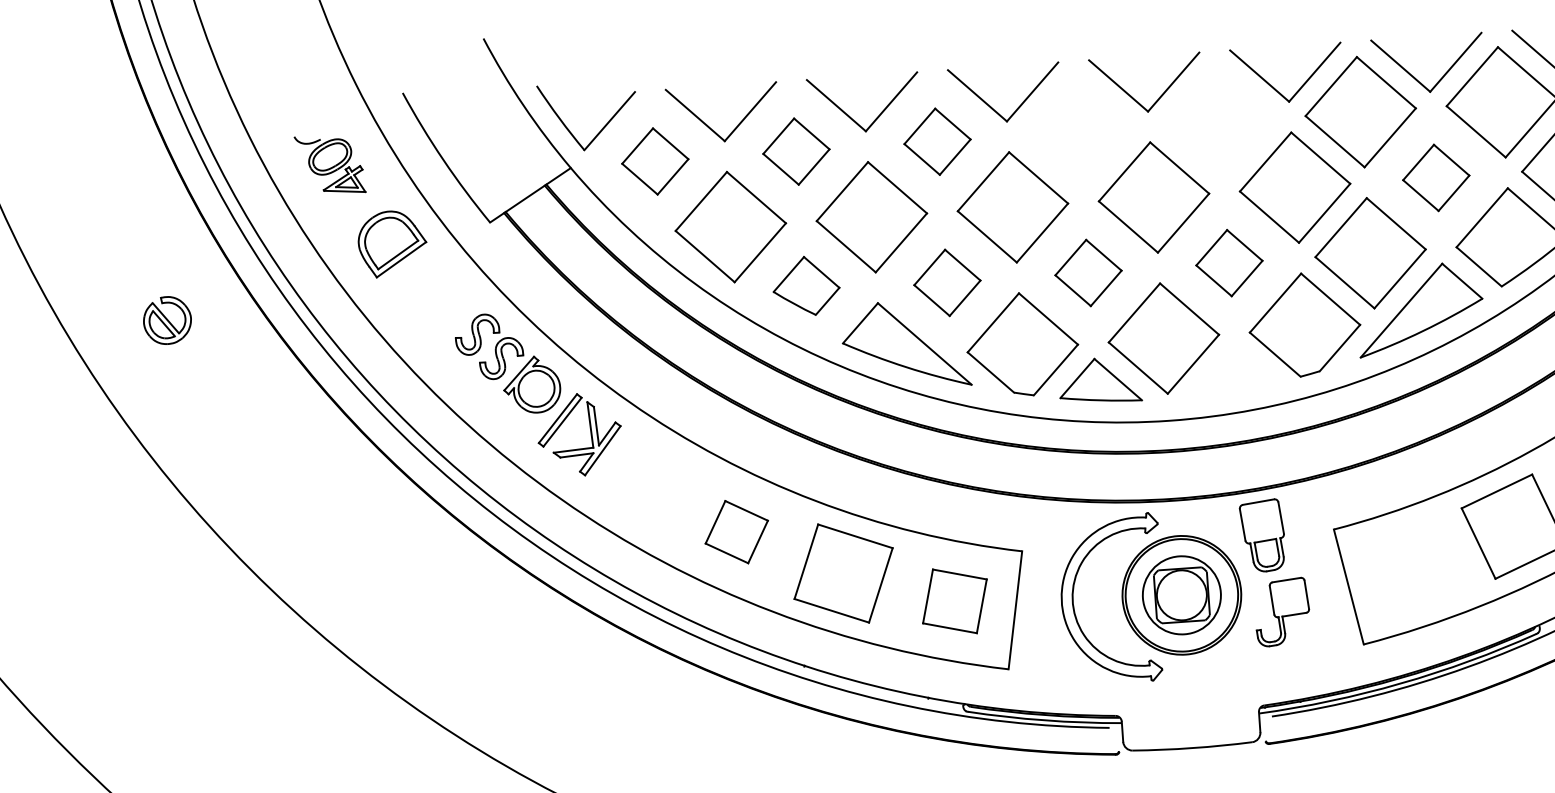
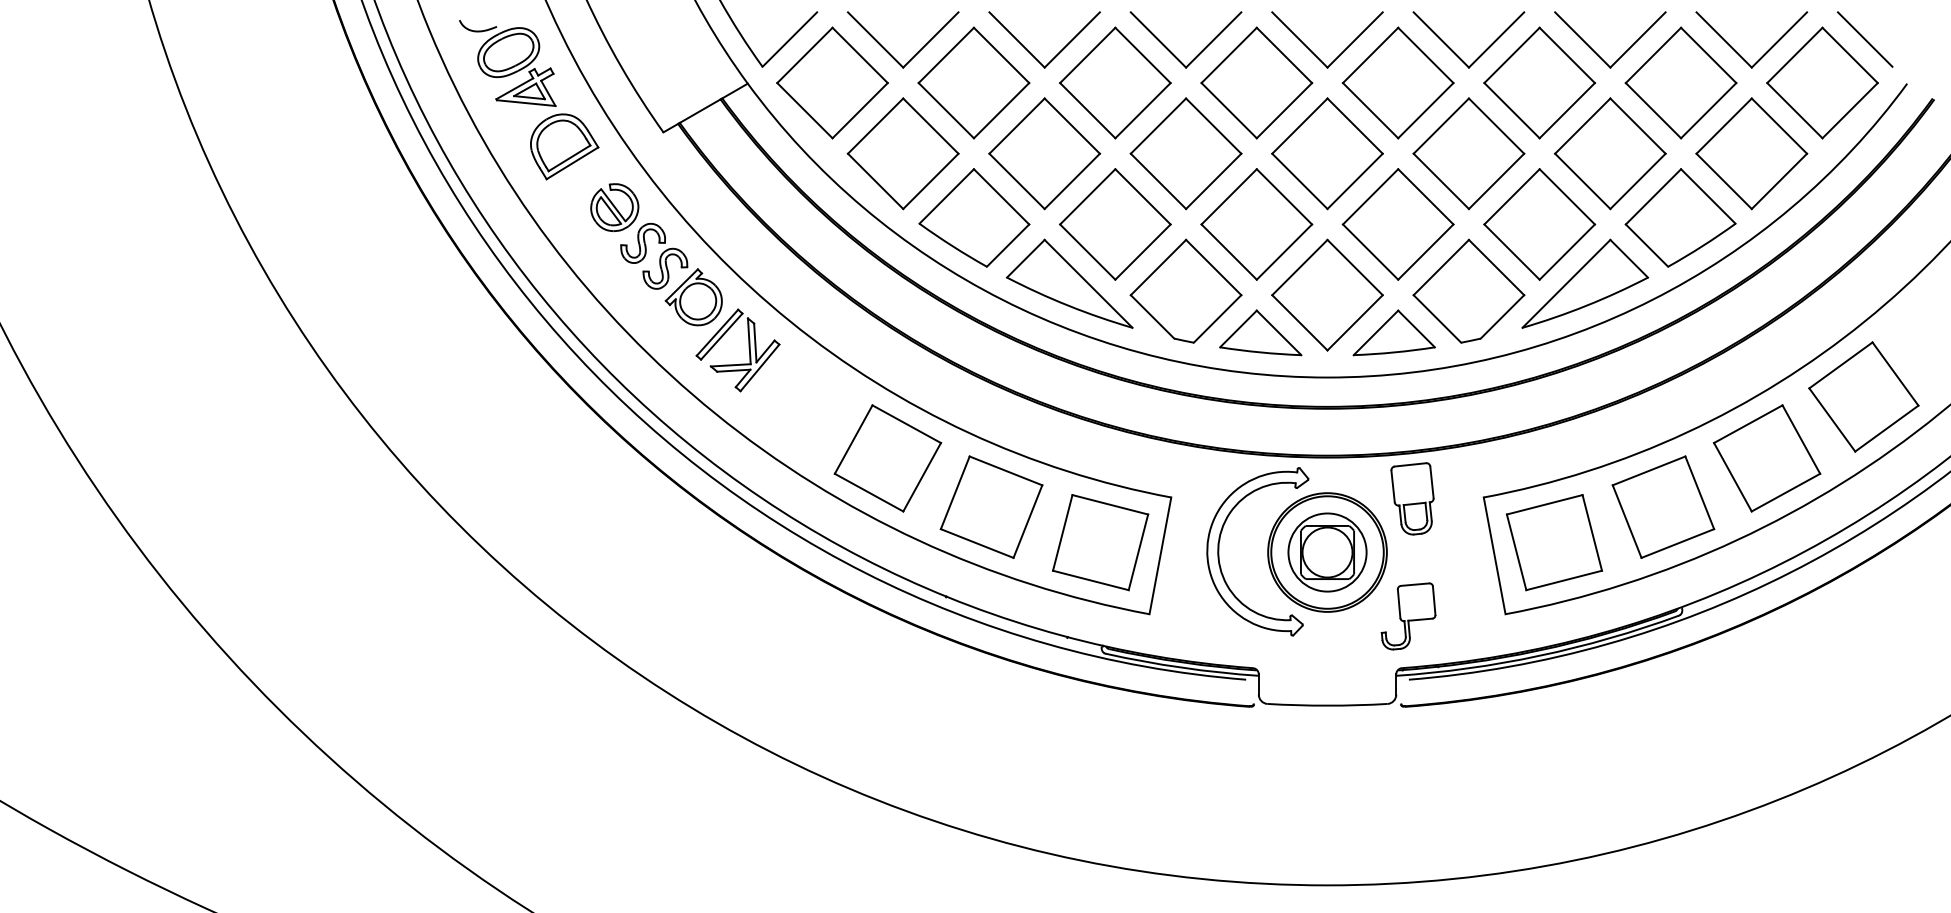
part: (1218, 121) -> (1397, 82), added
part: (1078, 131) -> (1256, 82), added
part: (937, 141) -> (1115, 82), size x1.67
part: (795, 151) -> (973, 82), size x1.67
part: (655, 160) -> (832, 82), size x1.67
part: (329, 164) -> (507, 63), size x1.43
part: (1436, 177) -> (1610, 153), size x1.67
part: (1228, 263) -> (1397, 224), size x1.67
part: (1088, 273) -> (1256, 224), size x1.67
part: (947, 282) -> (1115, 224), size x1.67
part: (806, 285) -> (974, 217), size x1.67
part: (167, 320) -> (614, 207), moved
part: (1232, 371) -> (1393, 332), added
part: (736, 532) -> (887, 458), size x1.67
part: (1407, 569) -> (1554, 542), added
part: (954, 601) -> (1100, 542), size x1.43
part: (1282, 612) -> (1408, 616), moved

